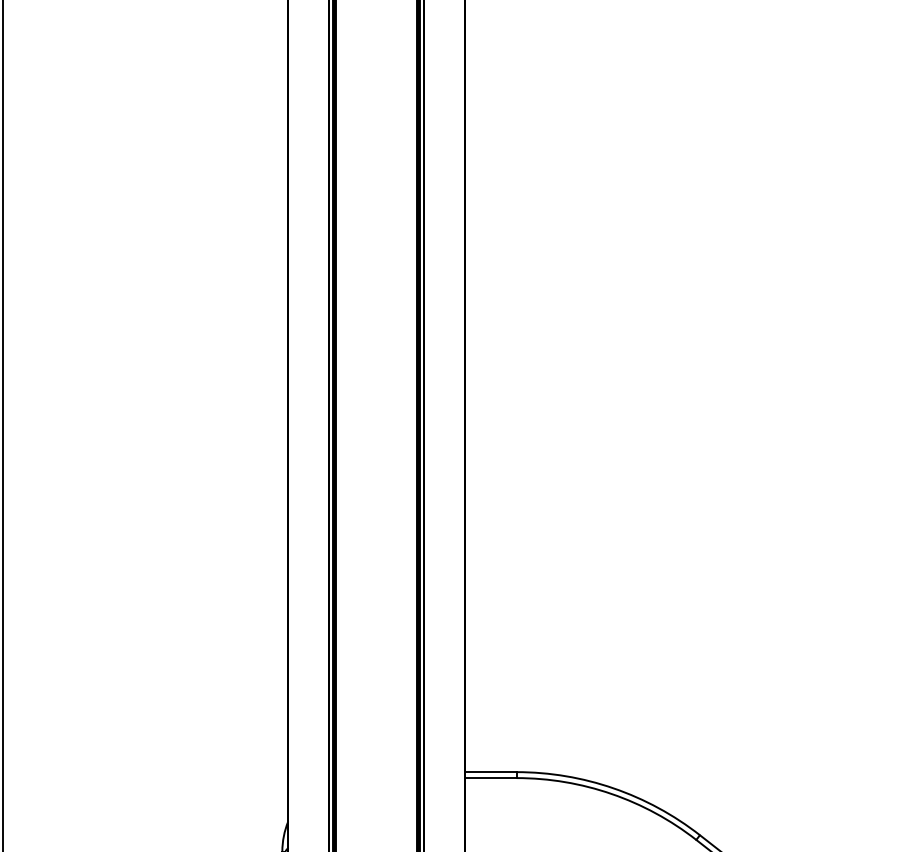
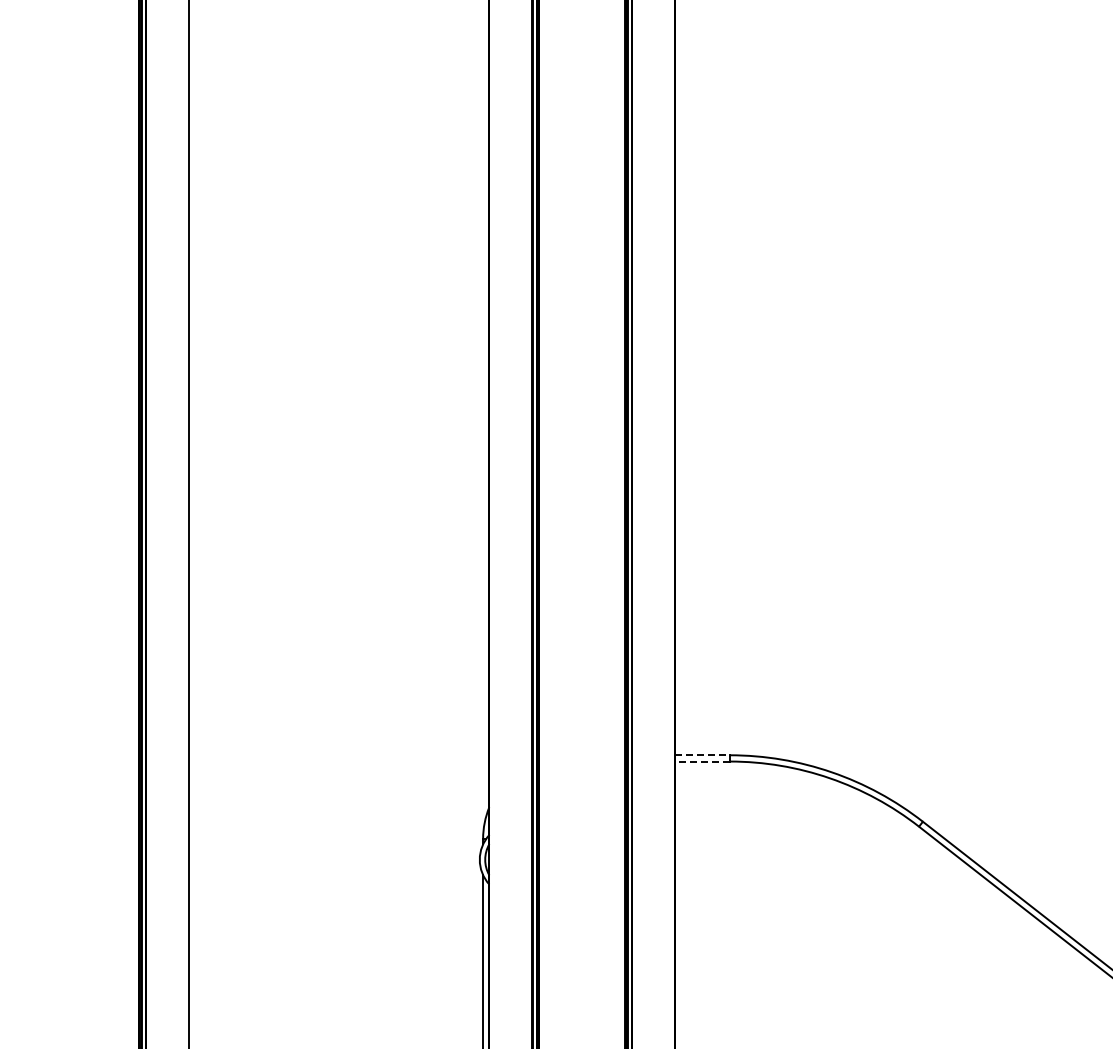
line: (491, 772) -> (703, 755), solid -> dashed
line: (490, 778) -> (702, 761), solid -> dashed

